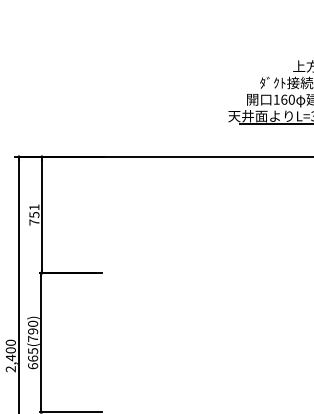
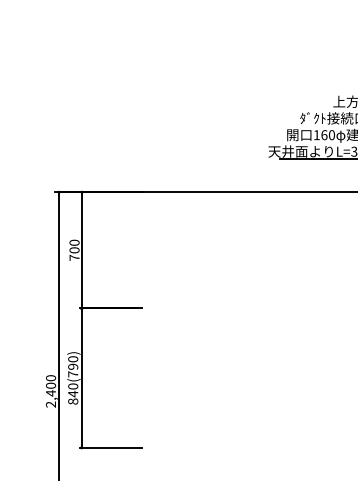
text: (34, 211) -> (74, 246), 751 -> 700
text: (33, 358) -> (73, 393), 665(790) -> 840(790)

